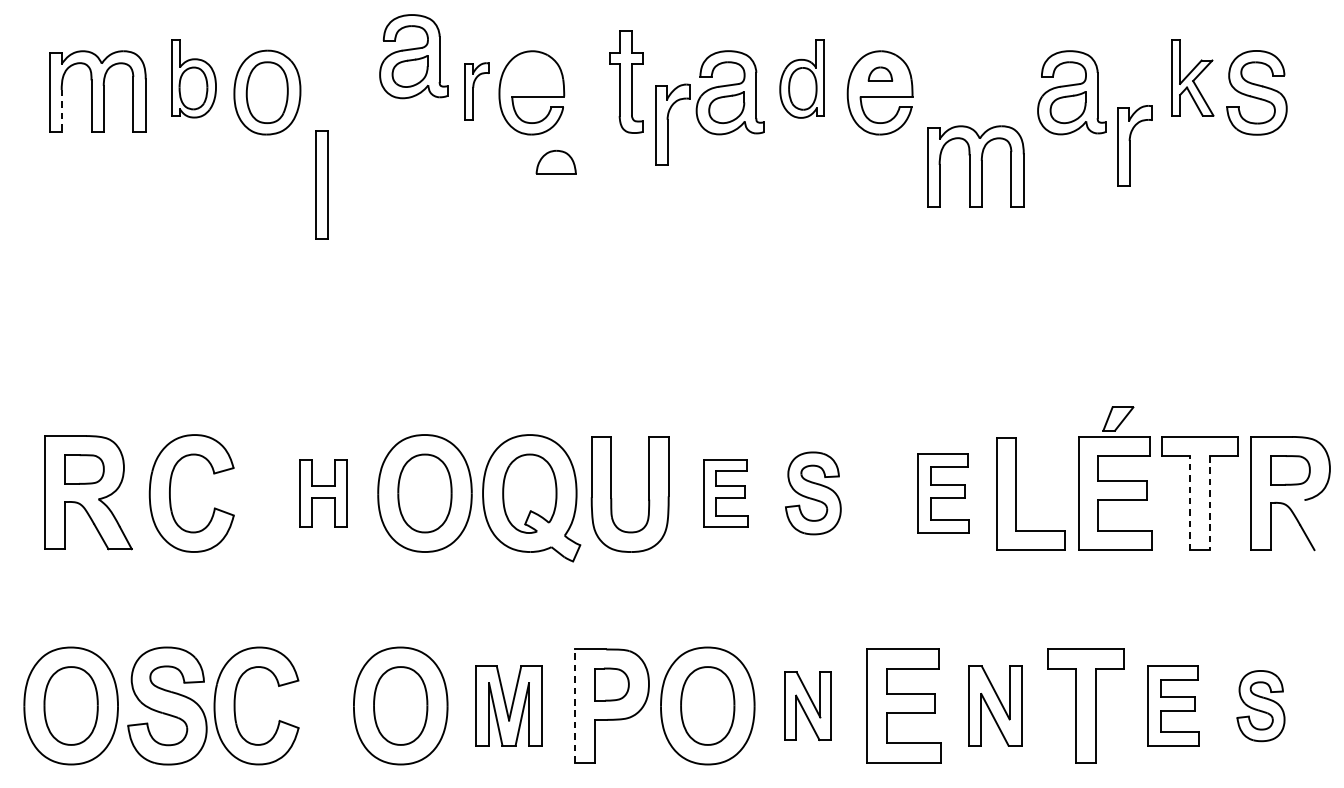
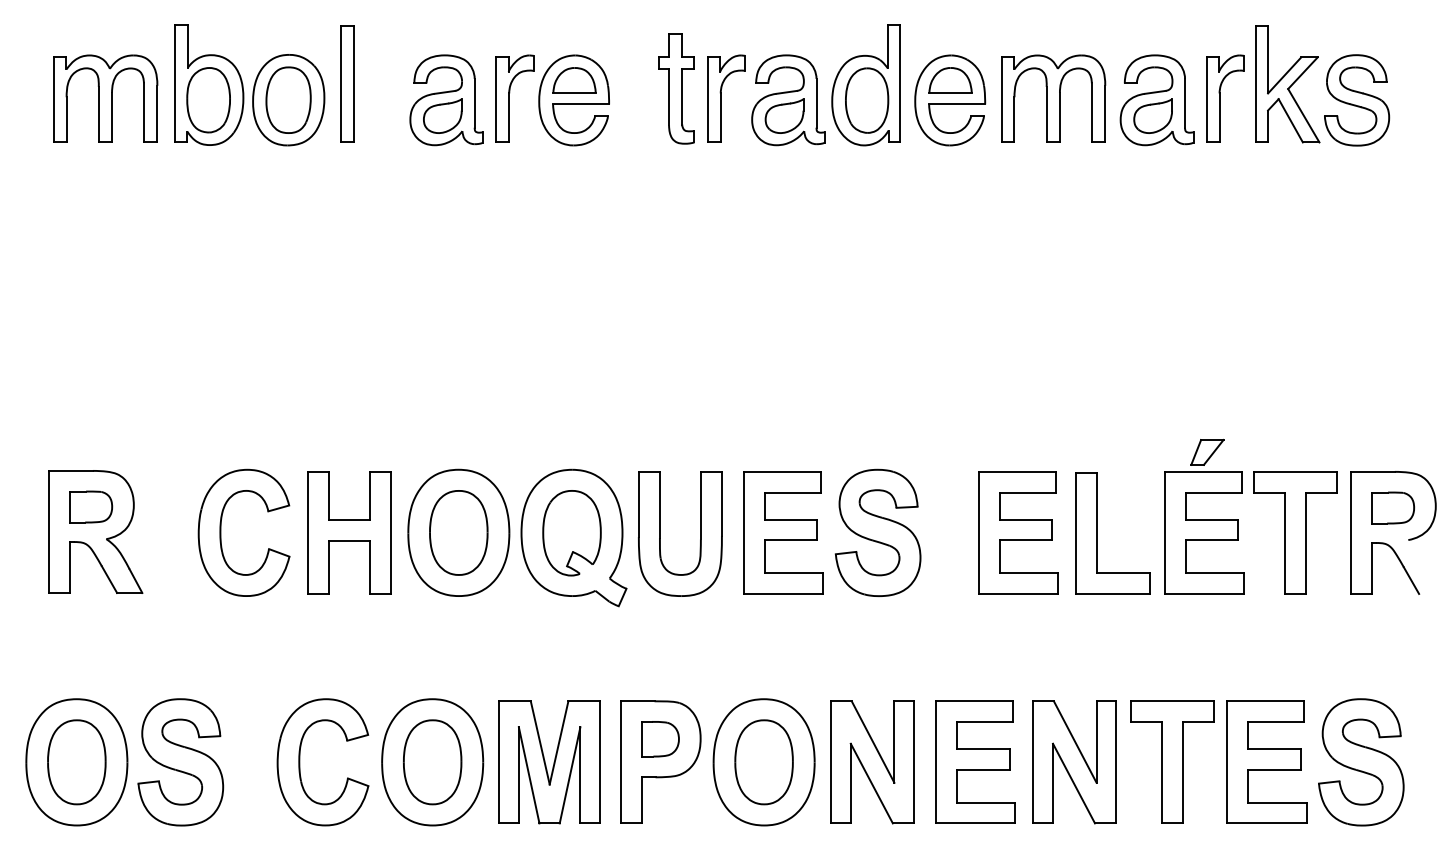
part: (413, 56) -> (446, 100), moved
part: (880, 74) -> (950, 80), size x1.67
part: (194, 78) -> (209, 84), size x1.43
part: (1192, 78) -> (1287, 84), size x1.43
part: (801, 79) -> (865, 85), size x1.43
part: (476, 91) -> (514, 98), size x1.43
line: (61, 110) -> (66, 119), dashed -> solid
part: (672, 124) -> (726, 98), moved
part: (1135, 145) -> (1225, 98), moved
part: (556, 162) -> (574, 80), moved
part: (975, 166) -> (1053, 98), moved
part: (321, 184) -> (347, 83), moved
part: (170, 493) -> (221, 532), moved
part: (323, 493) -> (349, 532), size x1.67
part: (725, 493) -> (783, 532), size x1.67
part: (812, 493) -> (877, 532), size x1.43
part: (943, 493) -> (1018, 532), size x1.43
line: (1190, 503) -> (1285, 543), dashed -> solid
line: (1210, 503) -> (1306, 543), dashed -> solid
line: (574, 705) -> (620, 761), dashed -> solid
part: (1173, 705) -> (1266, 761), size x1.43
part: (235, 706) -> (300, 762), moved
part: (508, 706) -> (549, 762), size x1.43
part: (808, 706) -> (872, 762), size x1.67
part: (995, 706) -> (1074, 762), size x1.43
part: (1261, 706) -> (1361, 762), size x1.67

